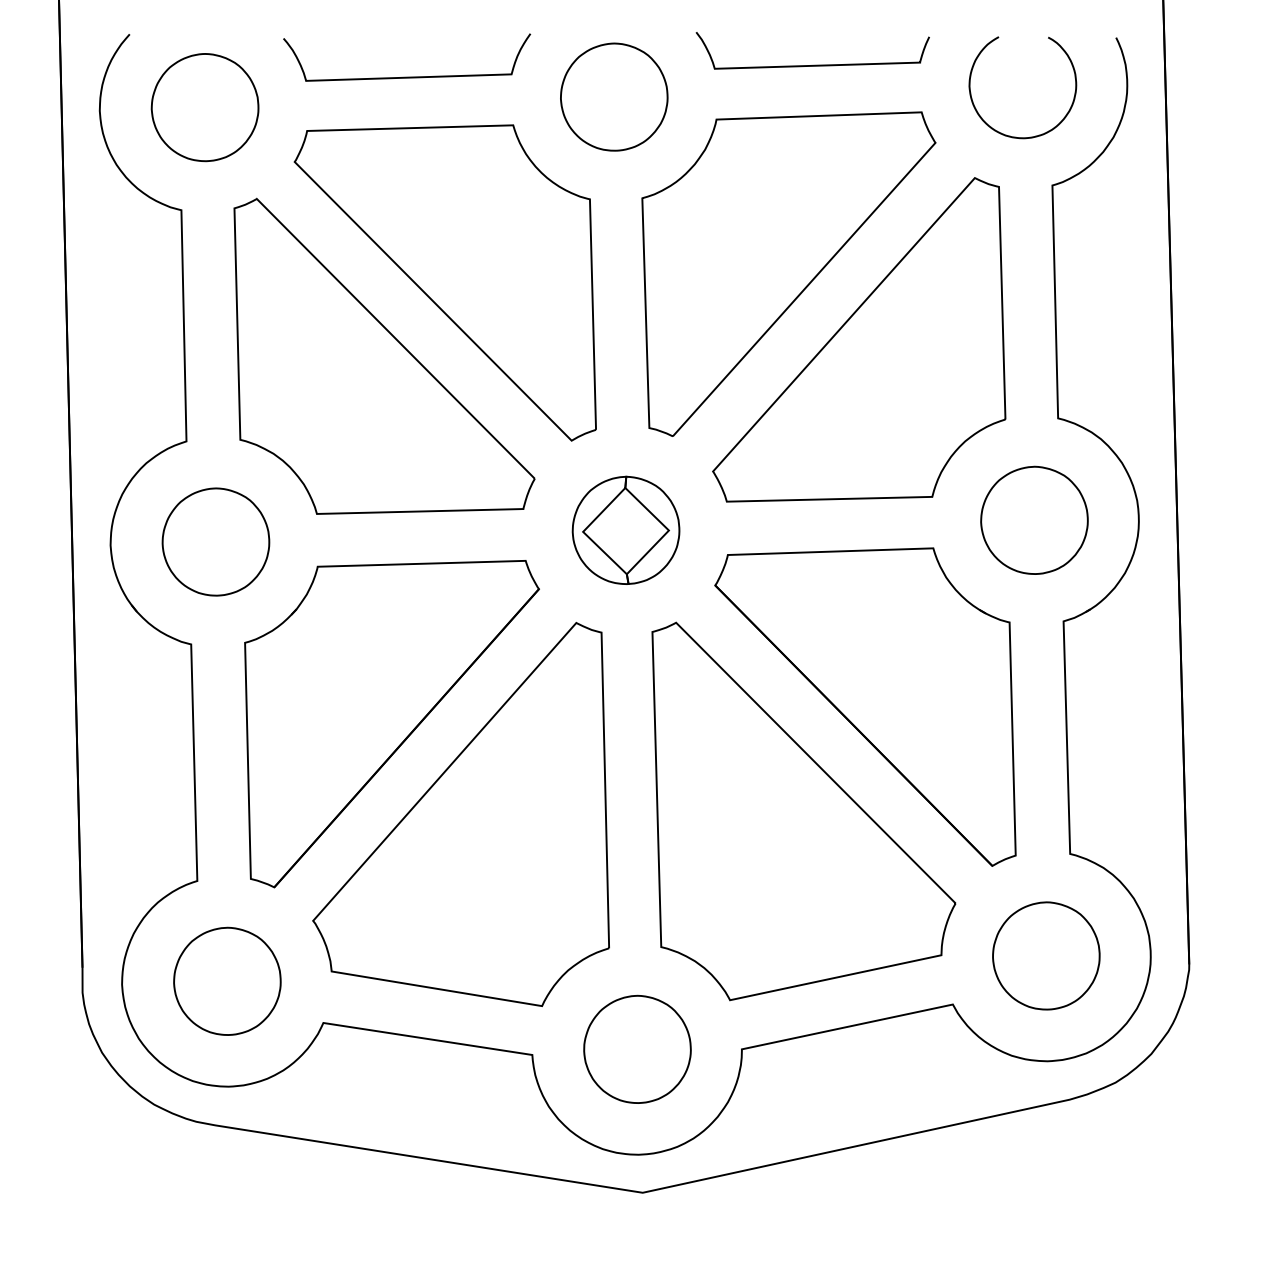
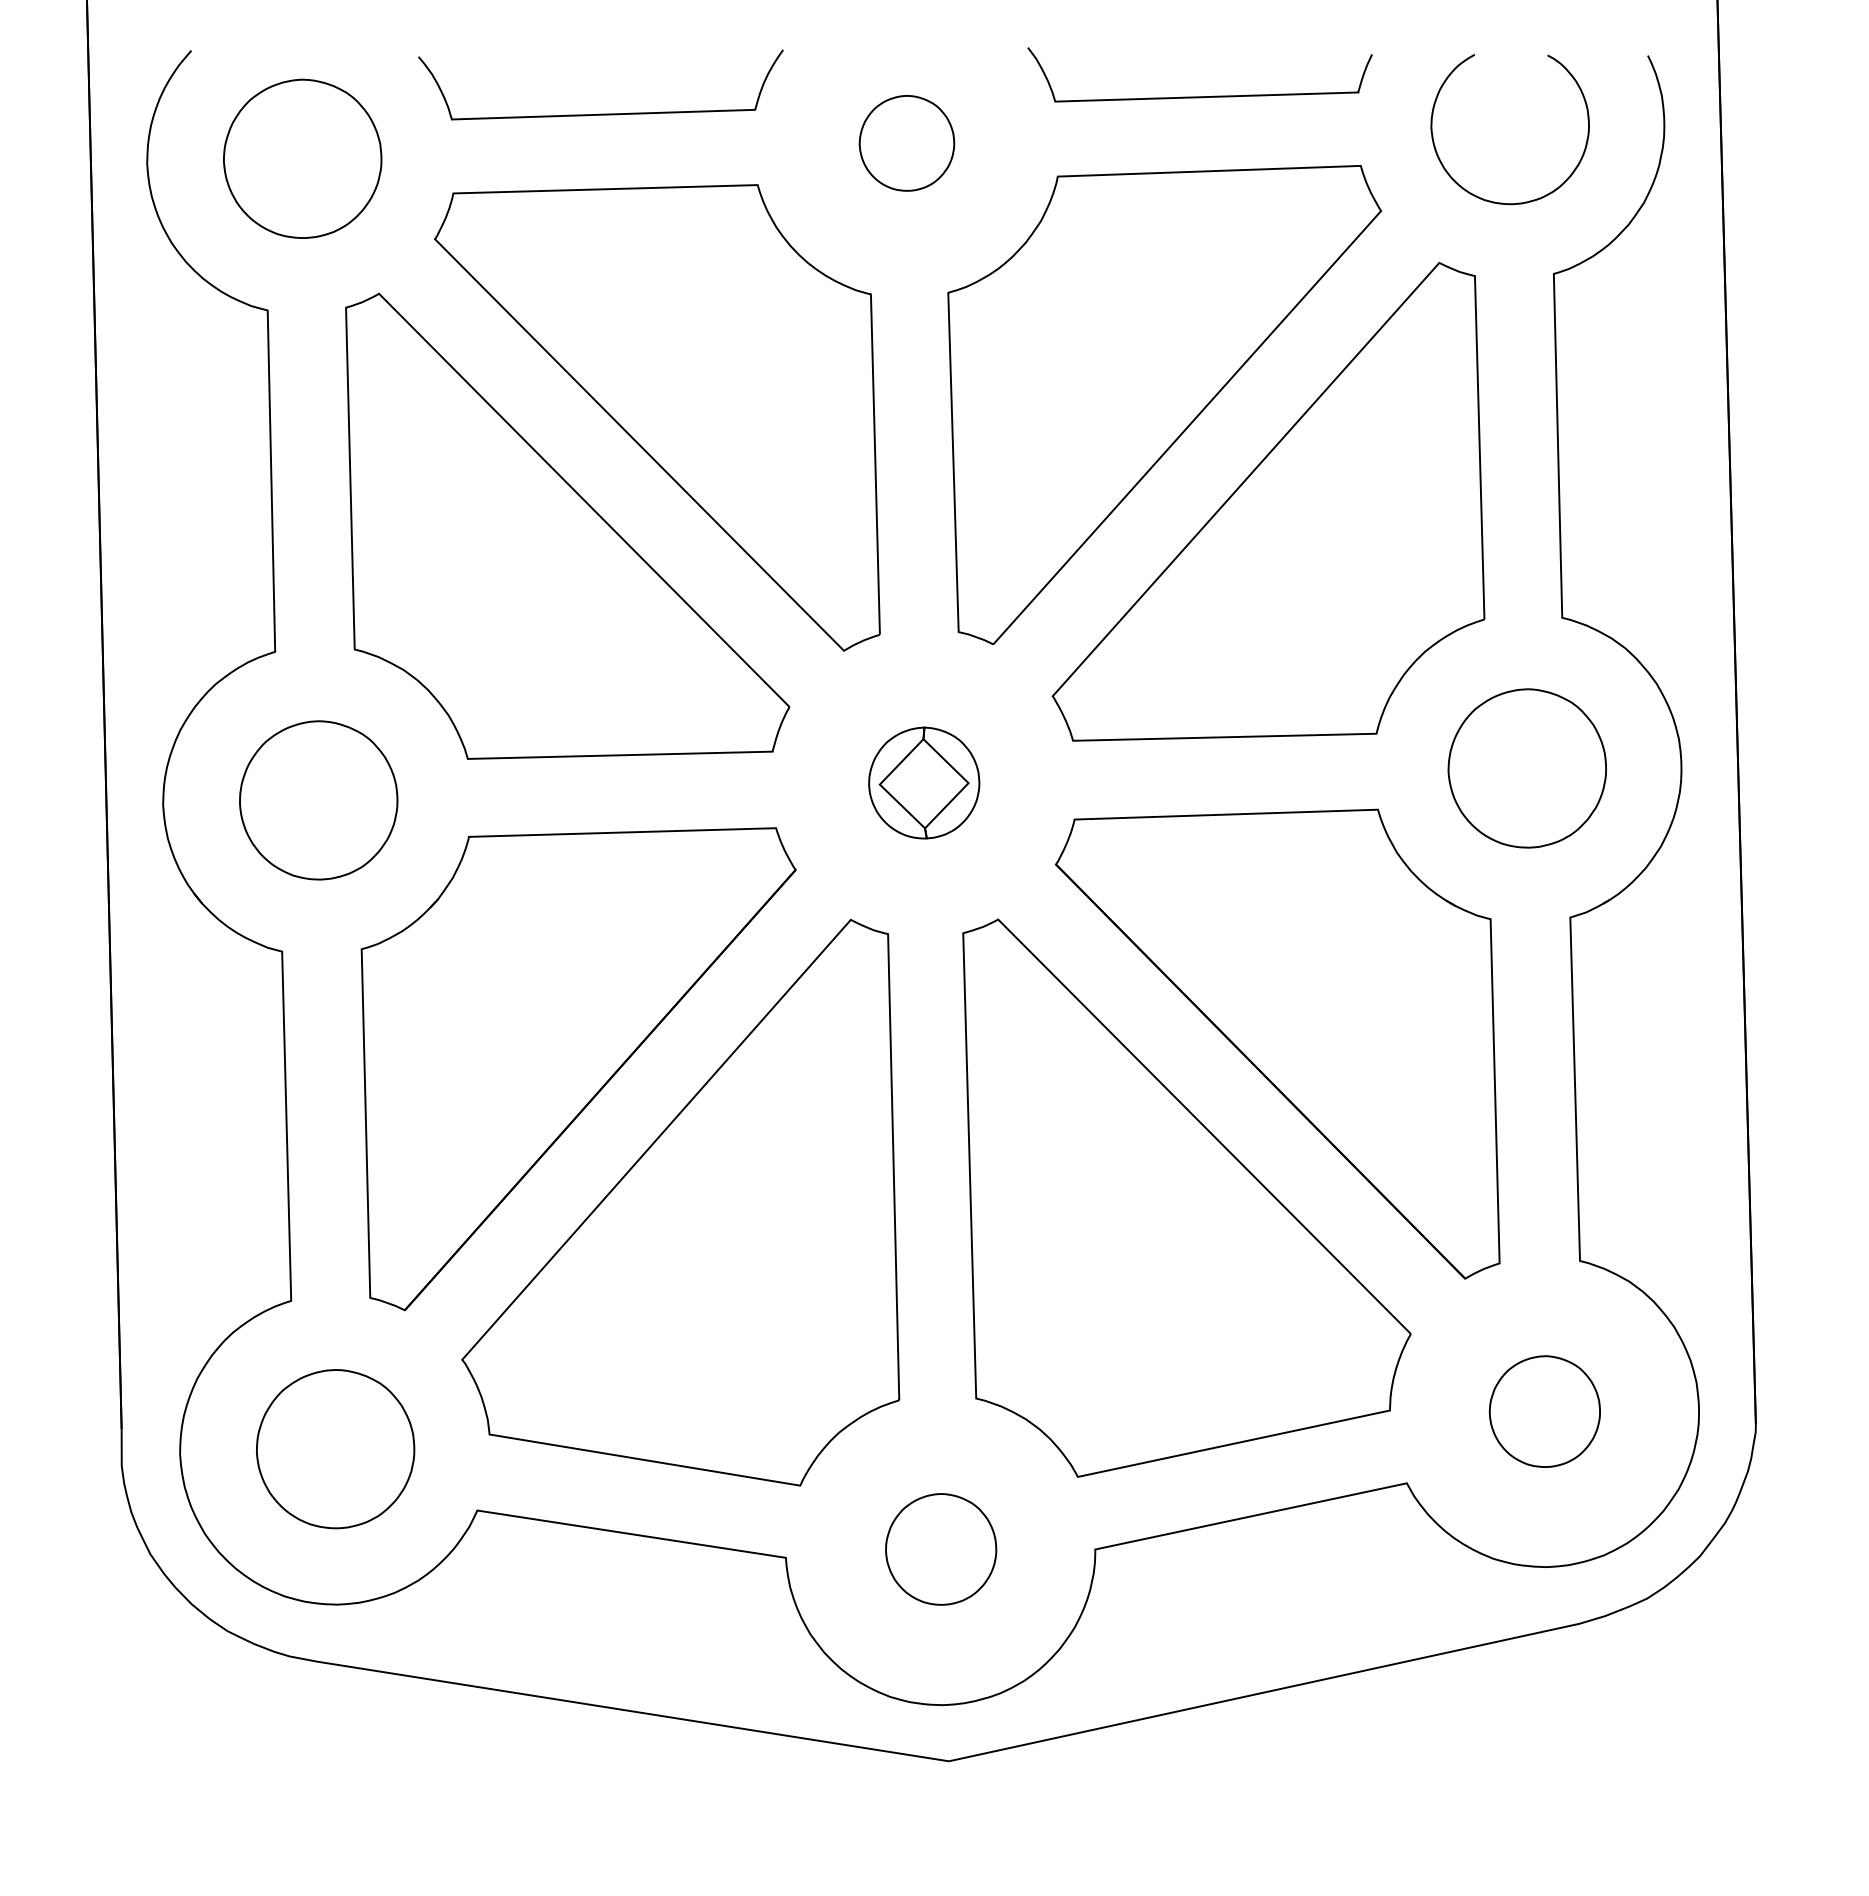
part: (614, 96) -> (907, 142), size x0.6
part: (625, 529) -> (923, 781), size x0.7
part: (1046, 955) -> (1545, 1410), size x0.7
part: (637, 1048) -> (941, 1548), size x0.7

